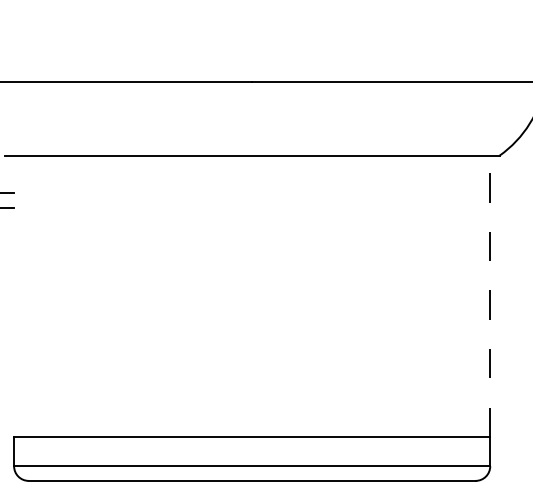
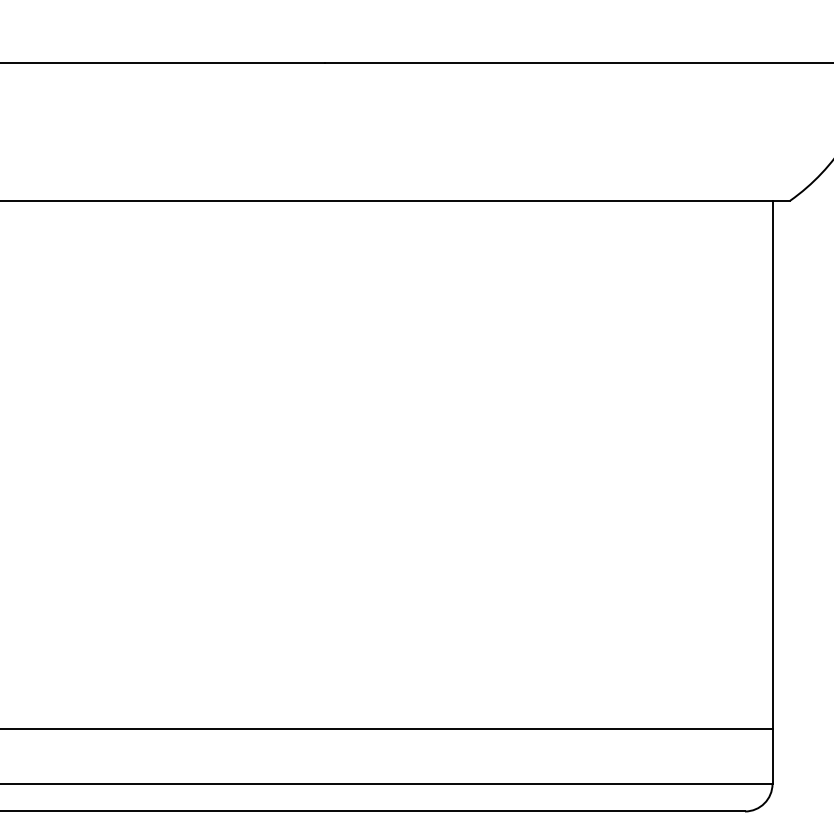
line: (490, 296) -> (773, 465), dashed -> solid

